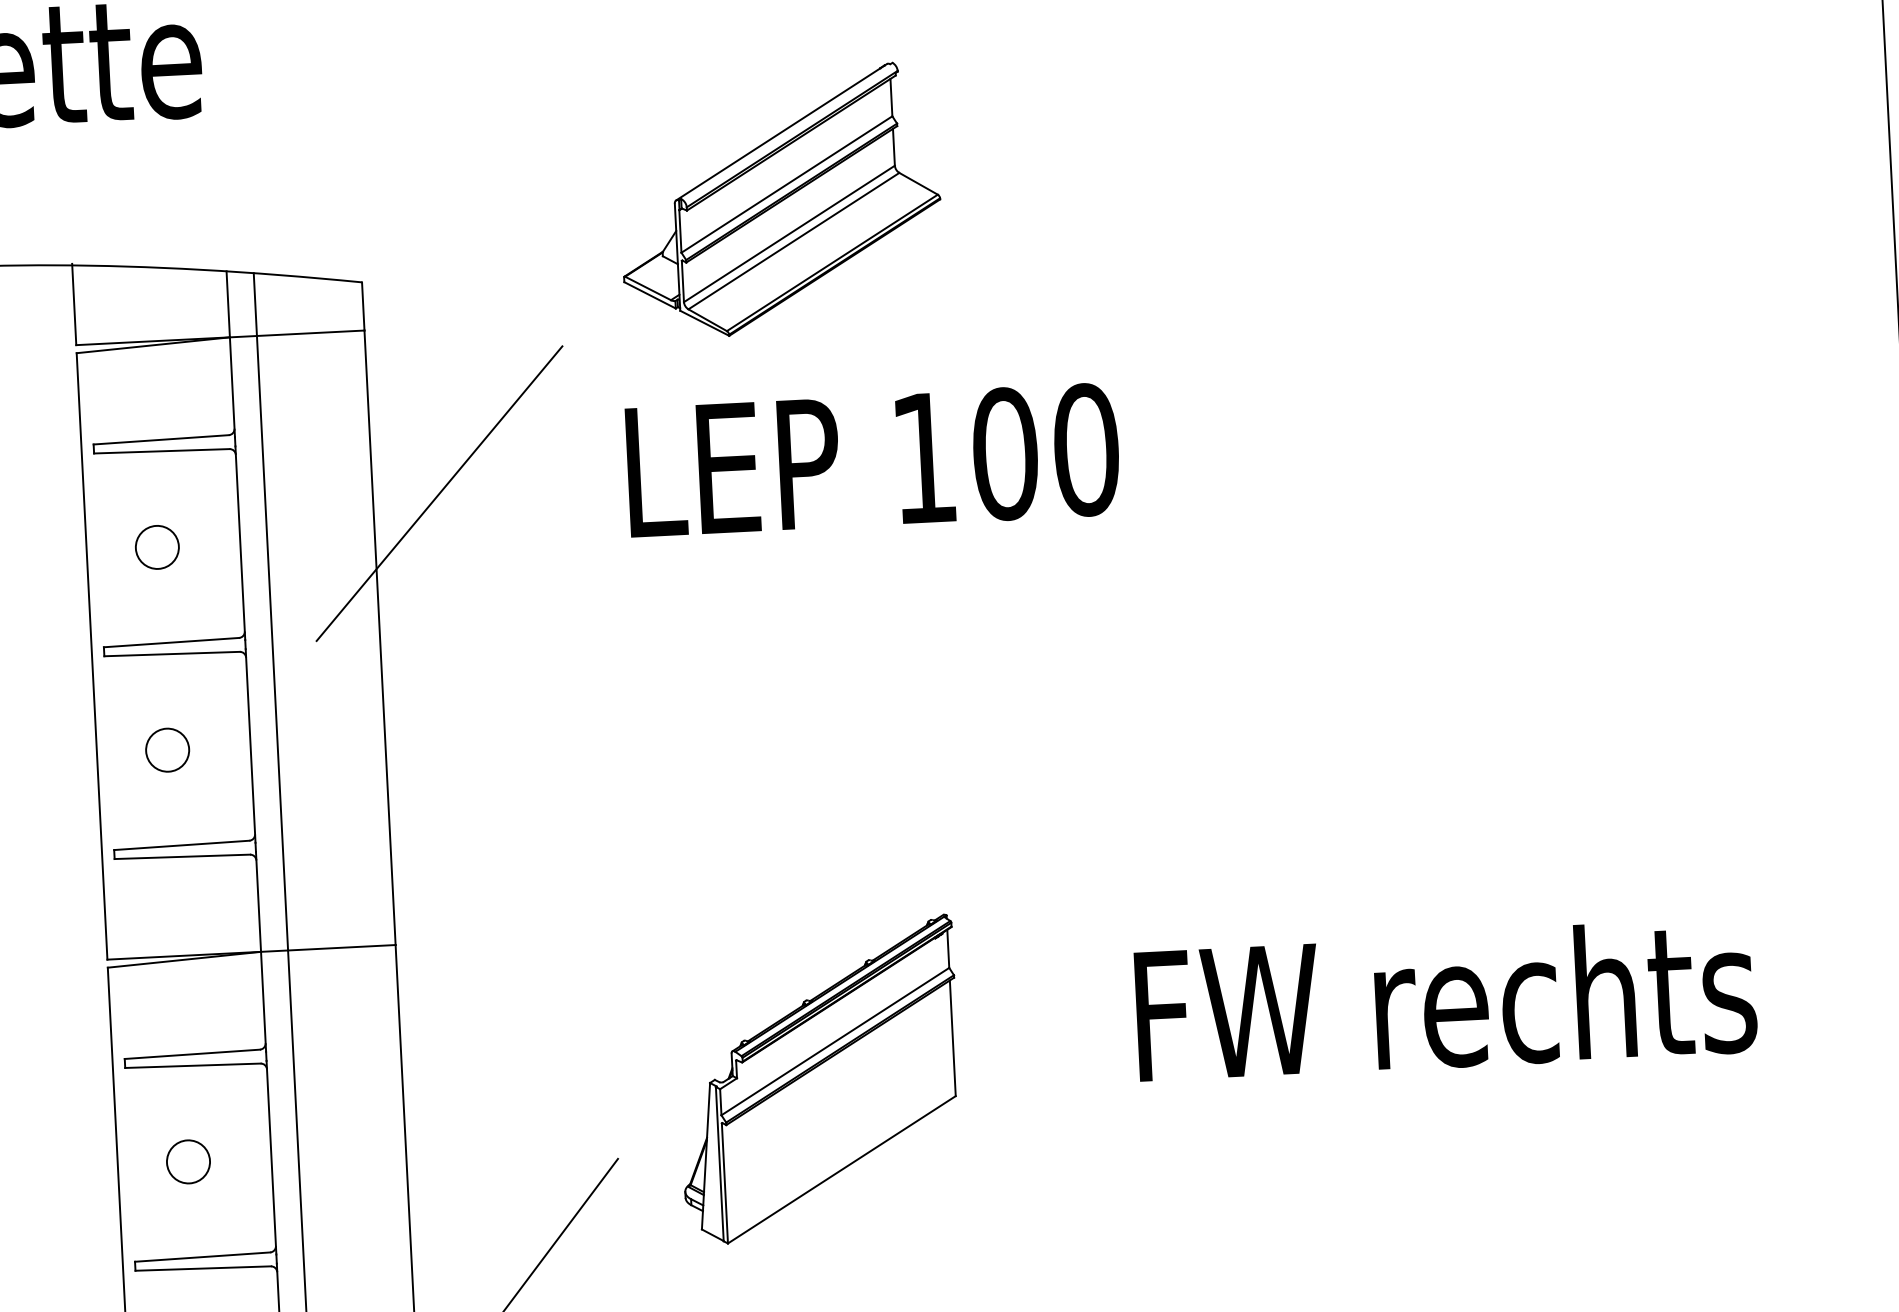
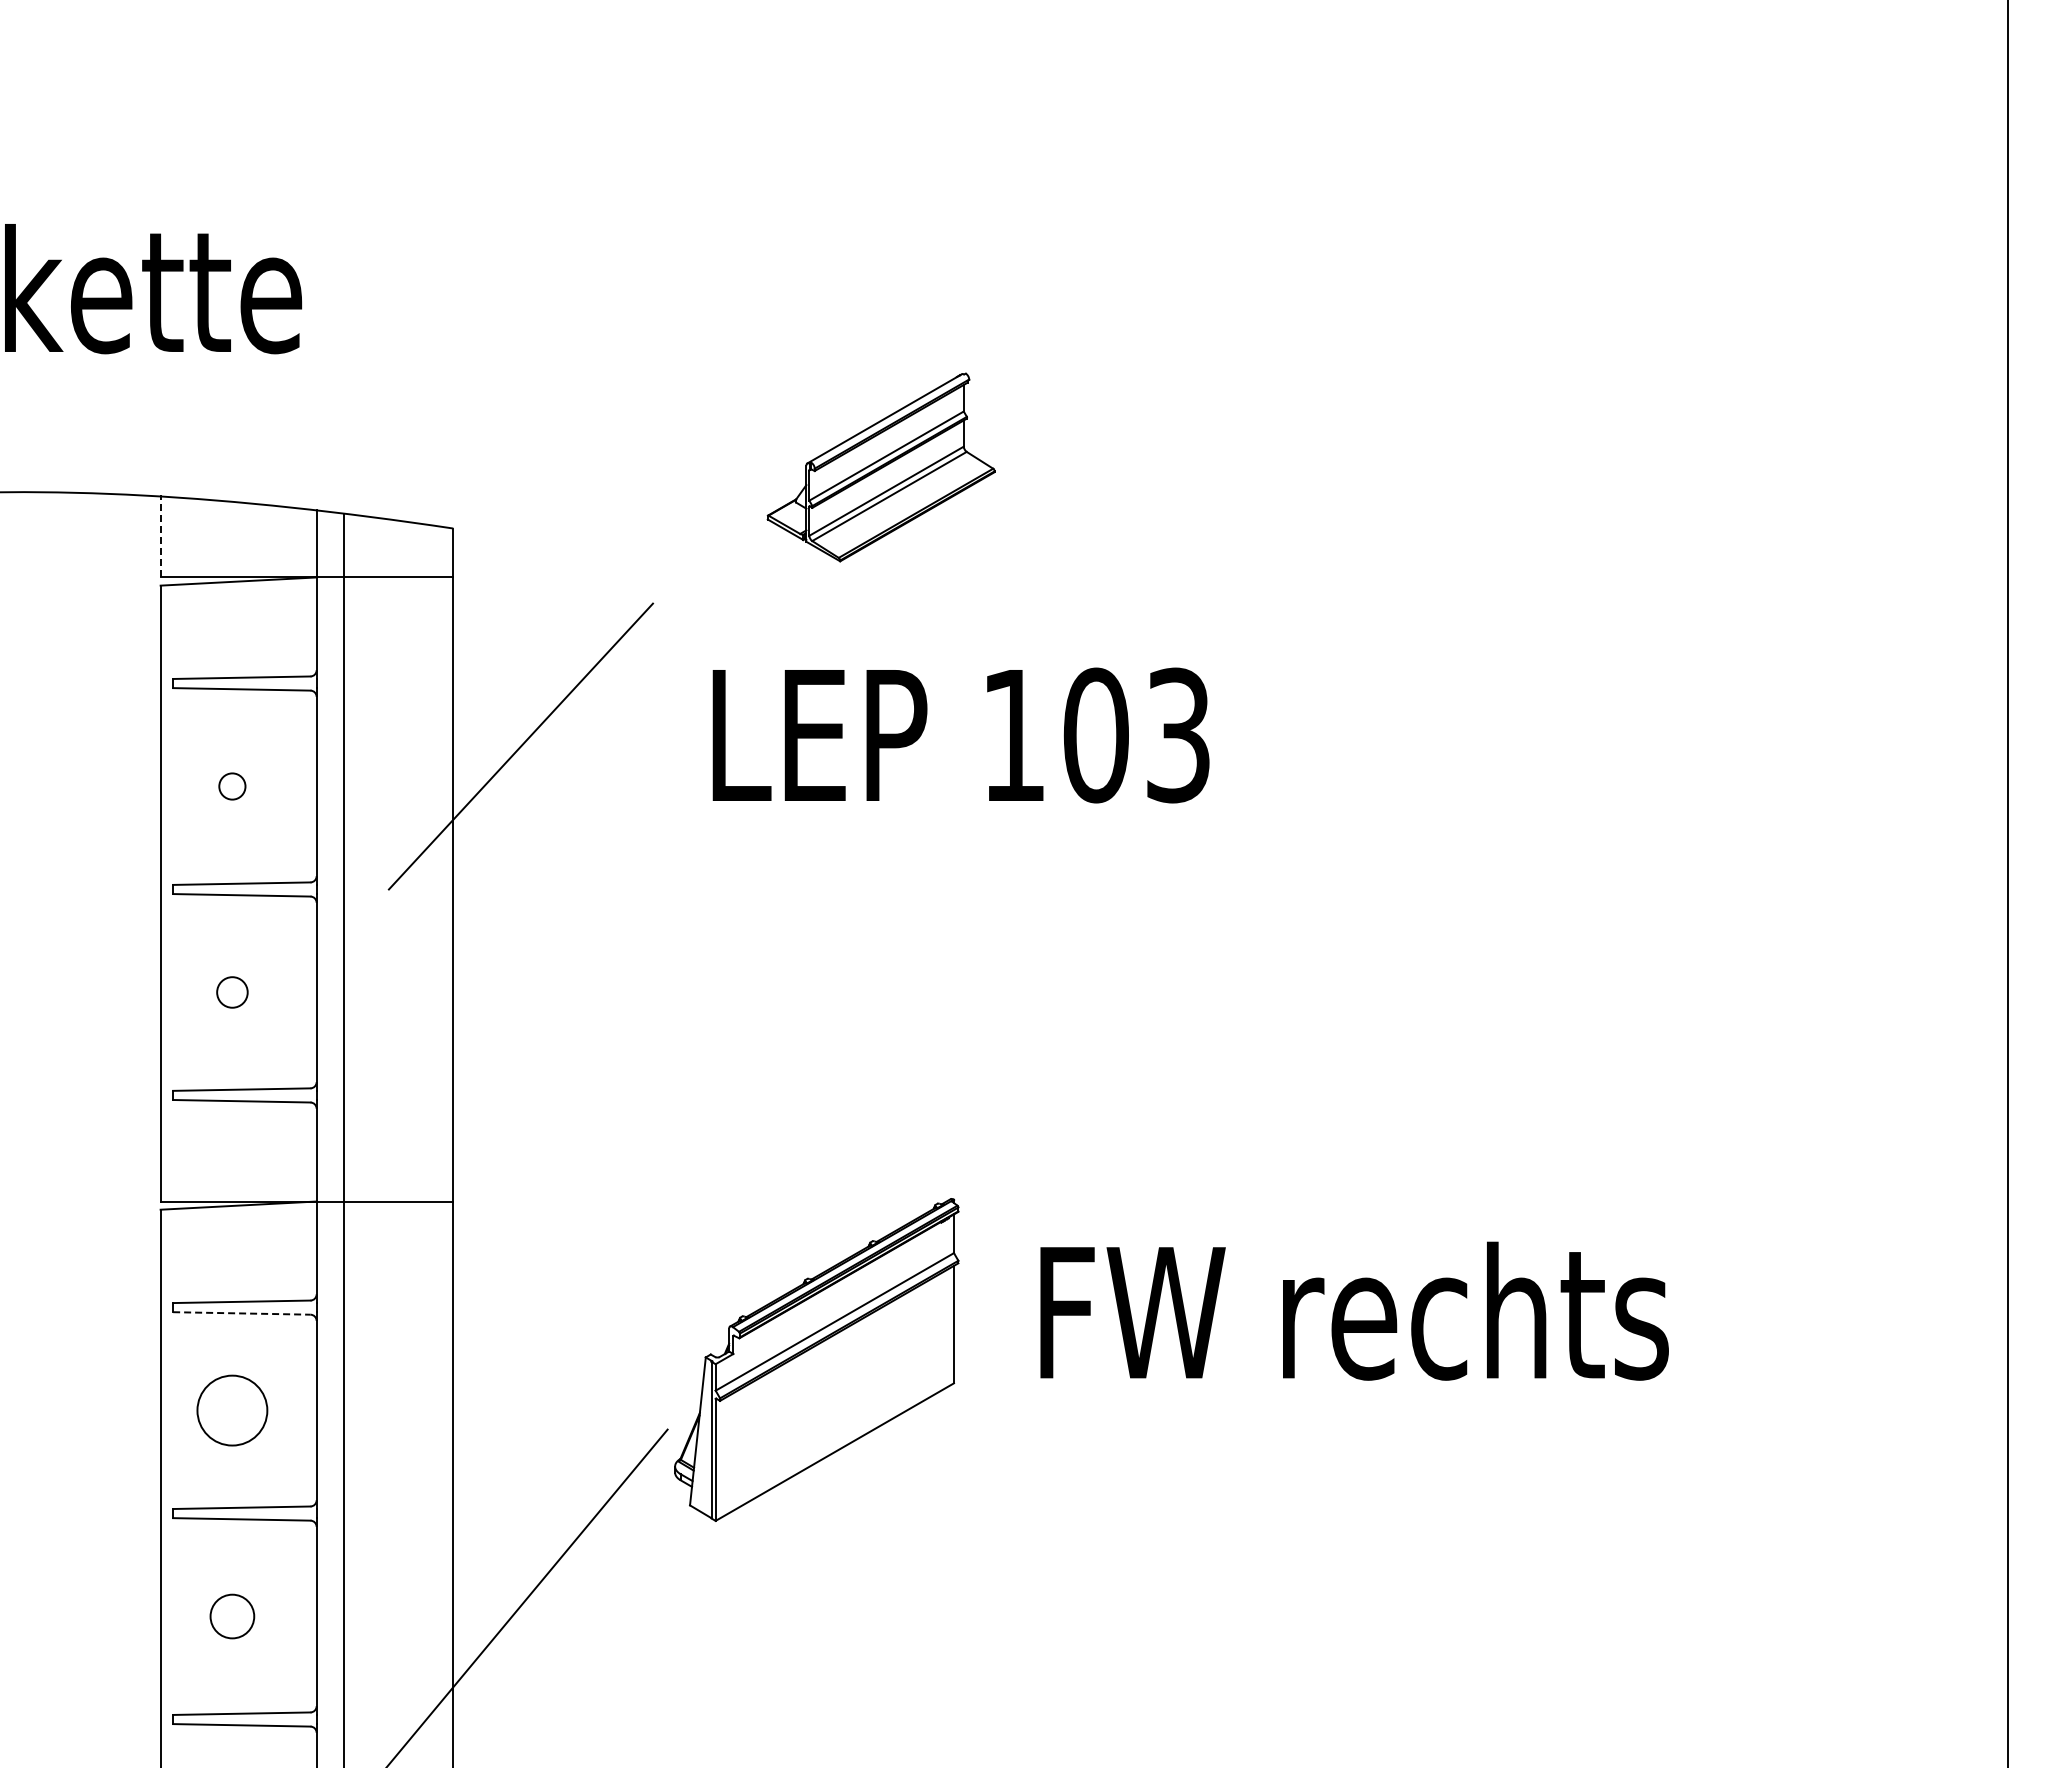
part: (780, 200) -> (881, 467), size x0.7
line: (74, 303) -> (160, 535), solid -> dashed
text: (1086, 449) -> (1178, 735), 100 -> 103
circle: (157, 547) -> (232, 786), size x0.6
circle: (167, 750) -> (232, 992), size x0.7
text: (1445, 999) -> (1354, 1310), moved
line: (192, 1065) -> (241, 1313), solid -> dashed
part: (819, 1079) -> (816, 1359), moved
circle: (188, 1161) -> (232, 1410), size x1.6

